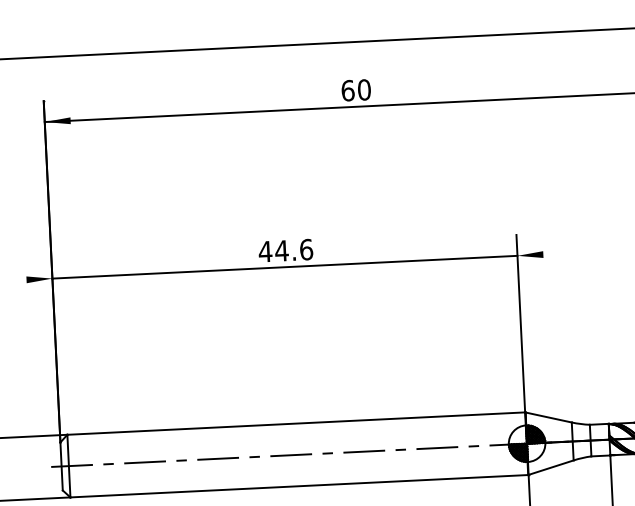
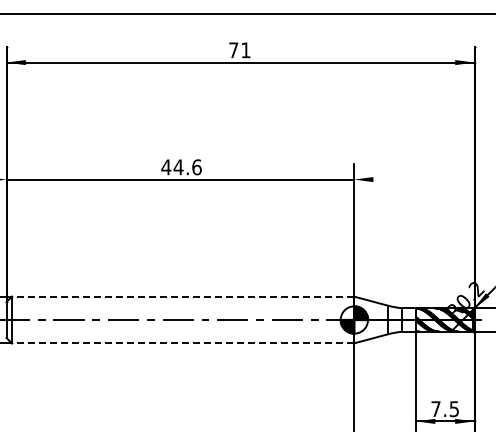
text: (355, 90) -> (239, 50), 60 -> 71
line: (295, 423) -> (182, 296), solid -> dashed
line: (298, 486) -> (182, 343), solid -> dashed

